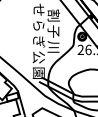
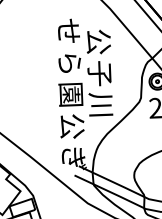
text: (53, 15) -> (98, 41), 割 -> 公
text: (38, 41) -> (70, 94), ぎ -> 園
text: (38, 72) -> (72, 156), 園 -> ぎ

